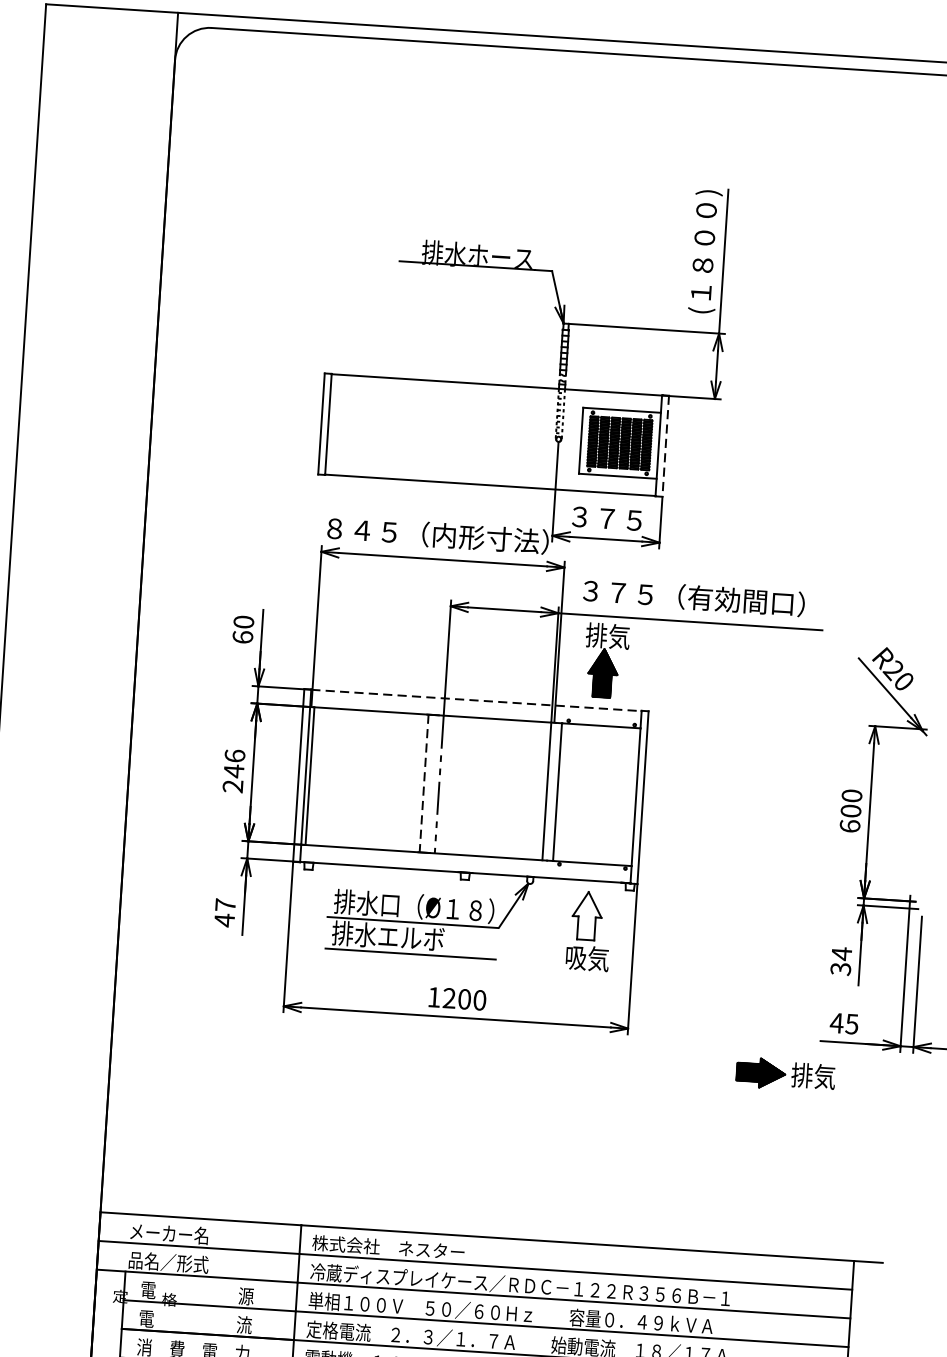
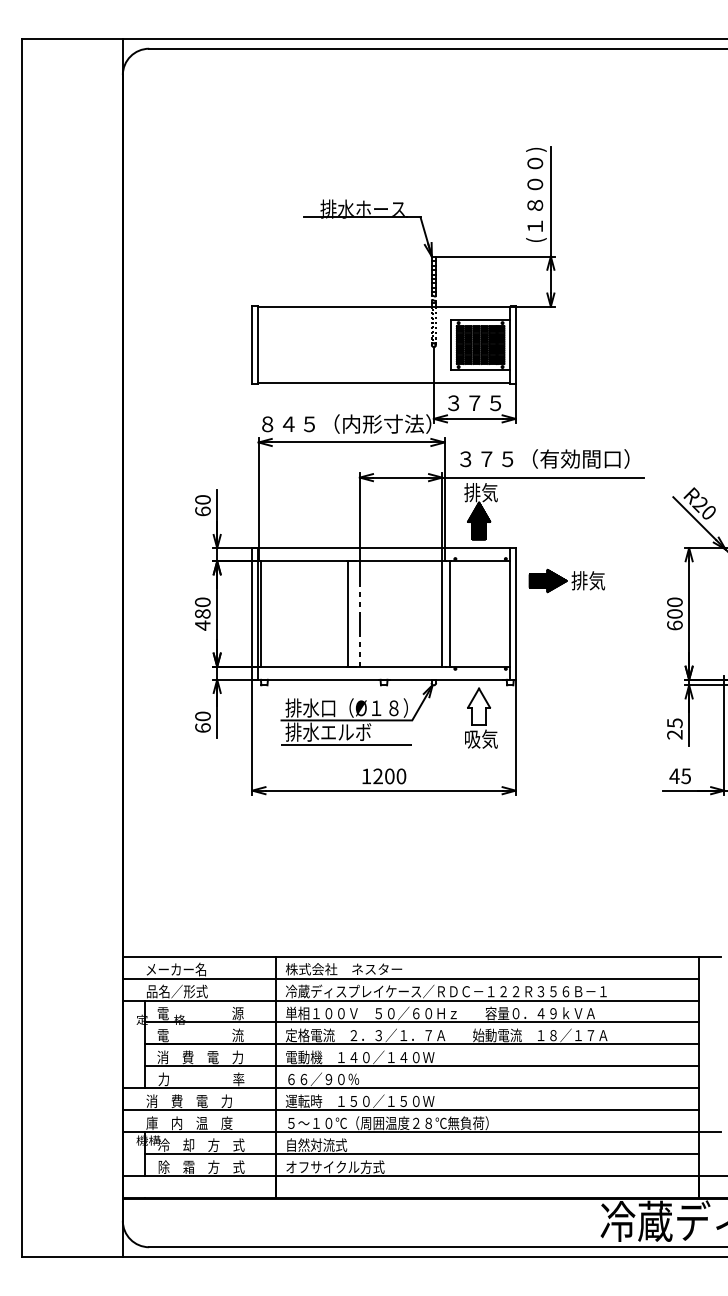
line: (665, 446) -> (515, 345), dashed -> solid
line: (477, 701) -> (384, 548), dashed -> solid
text: (233, 770) -> (202, 613), 246 -> 480
line: (424, 782) -> (348, 613), dashed -> solid
text: (224, 913) -> (202, 722), 47 -> 60
text: (840, 960) -> (674, 728), 34 -> 25
part: (784, 1073) -> (566, 580), moved

